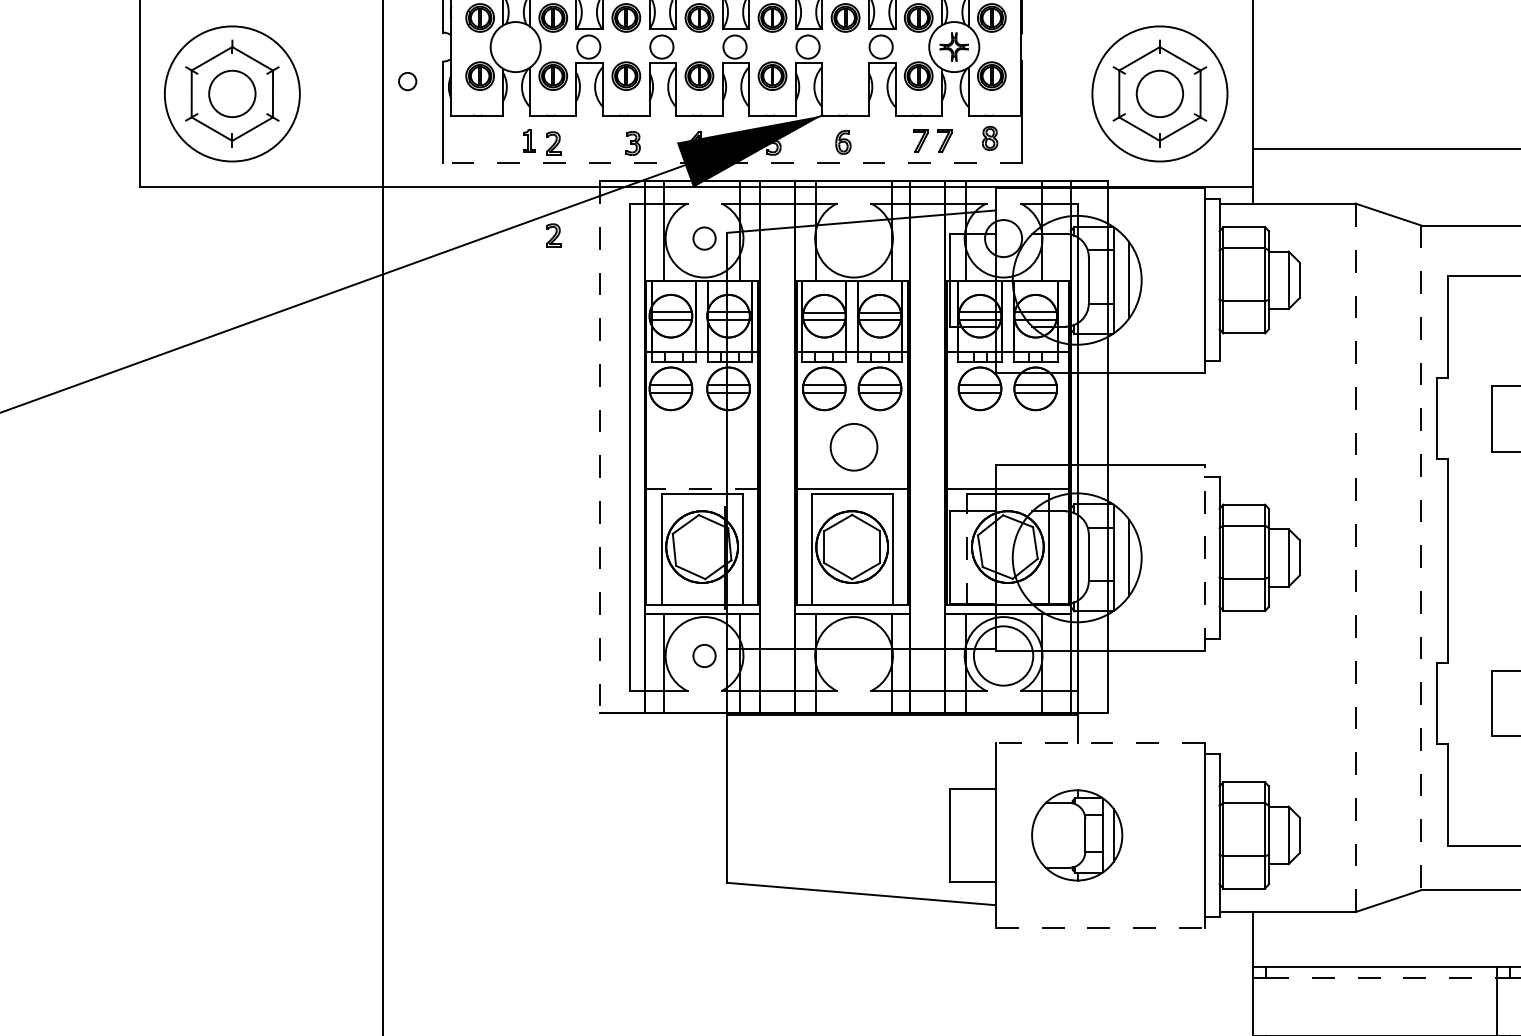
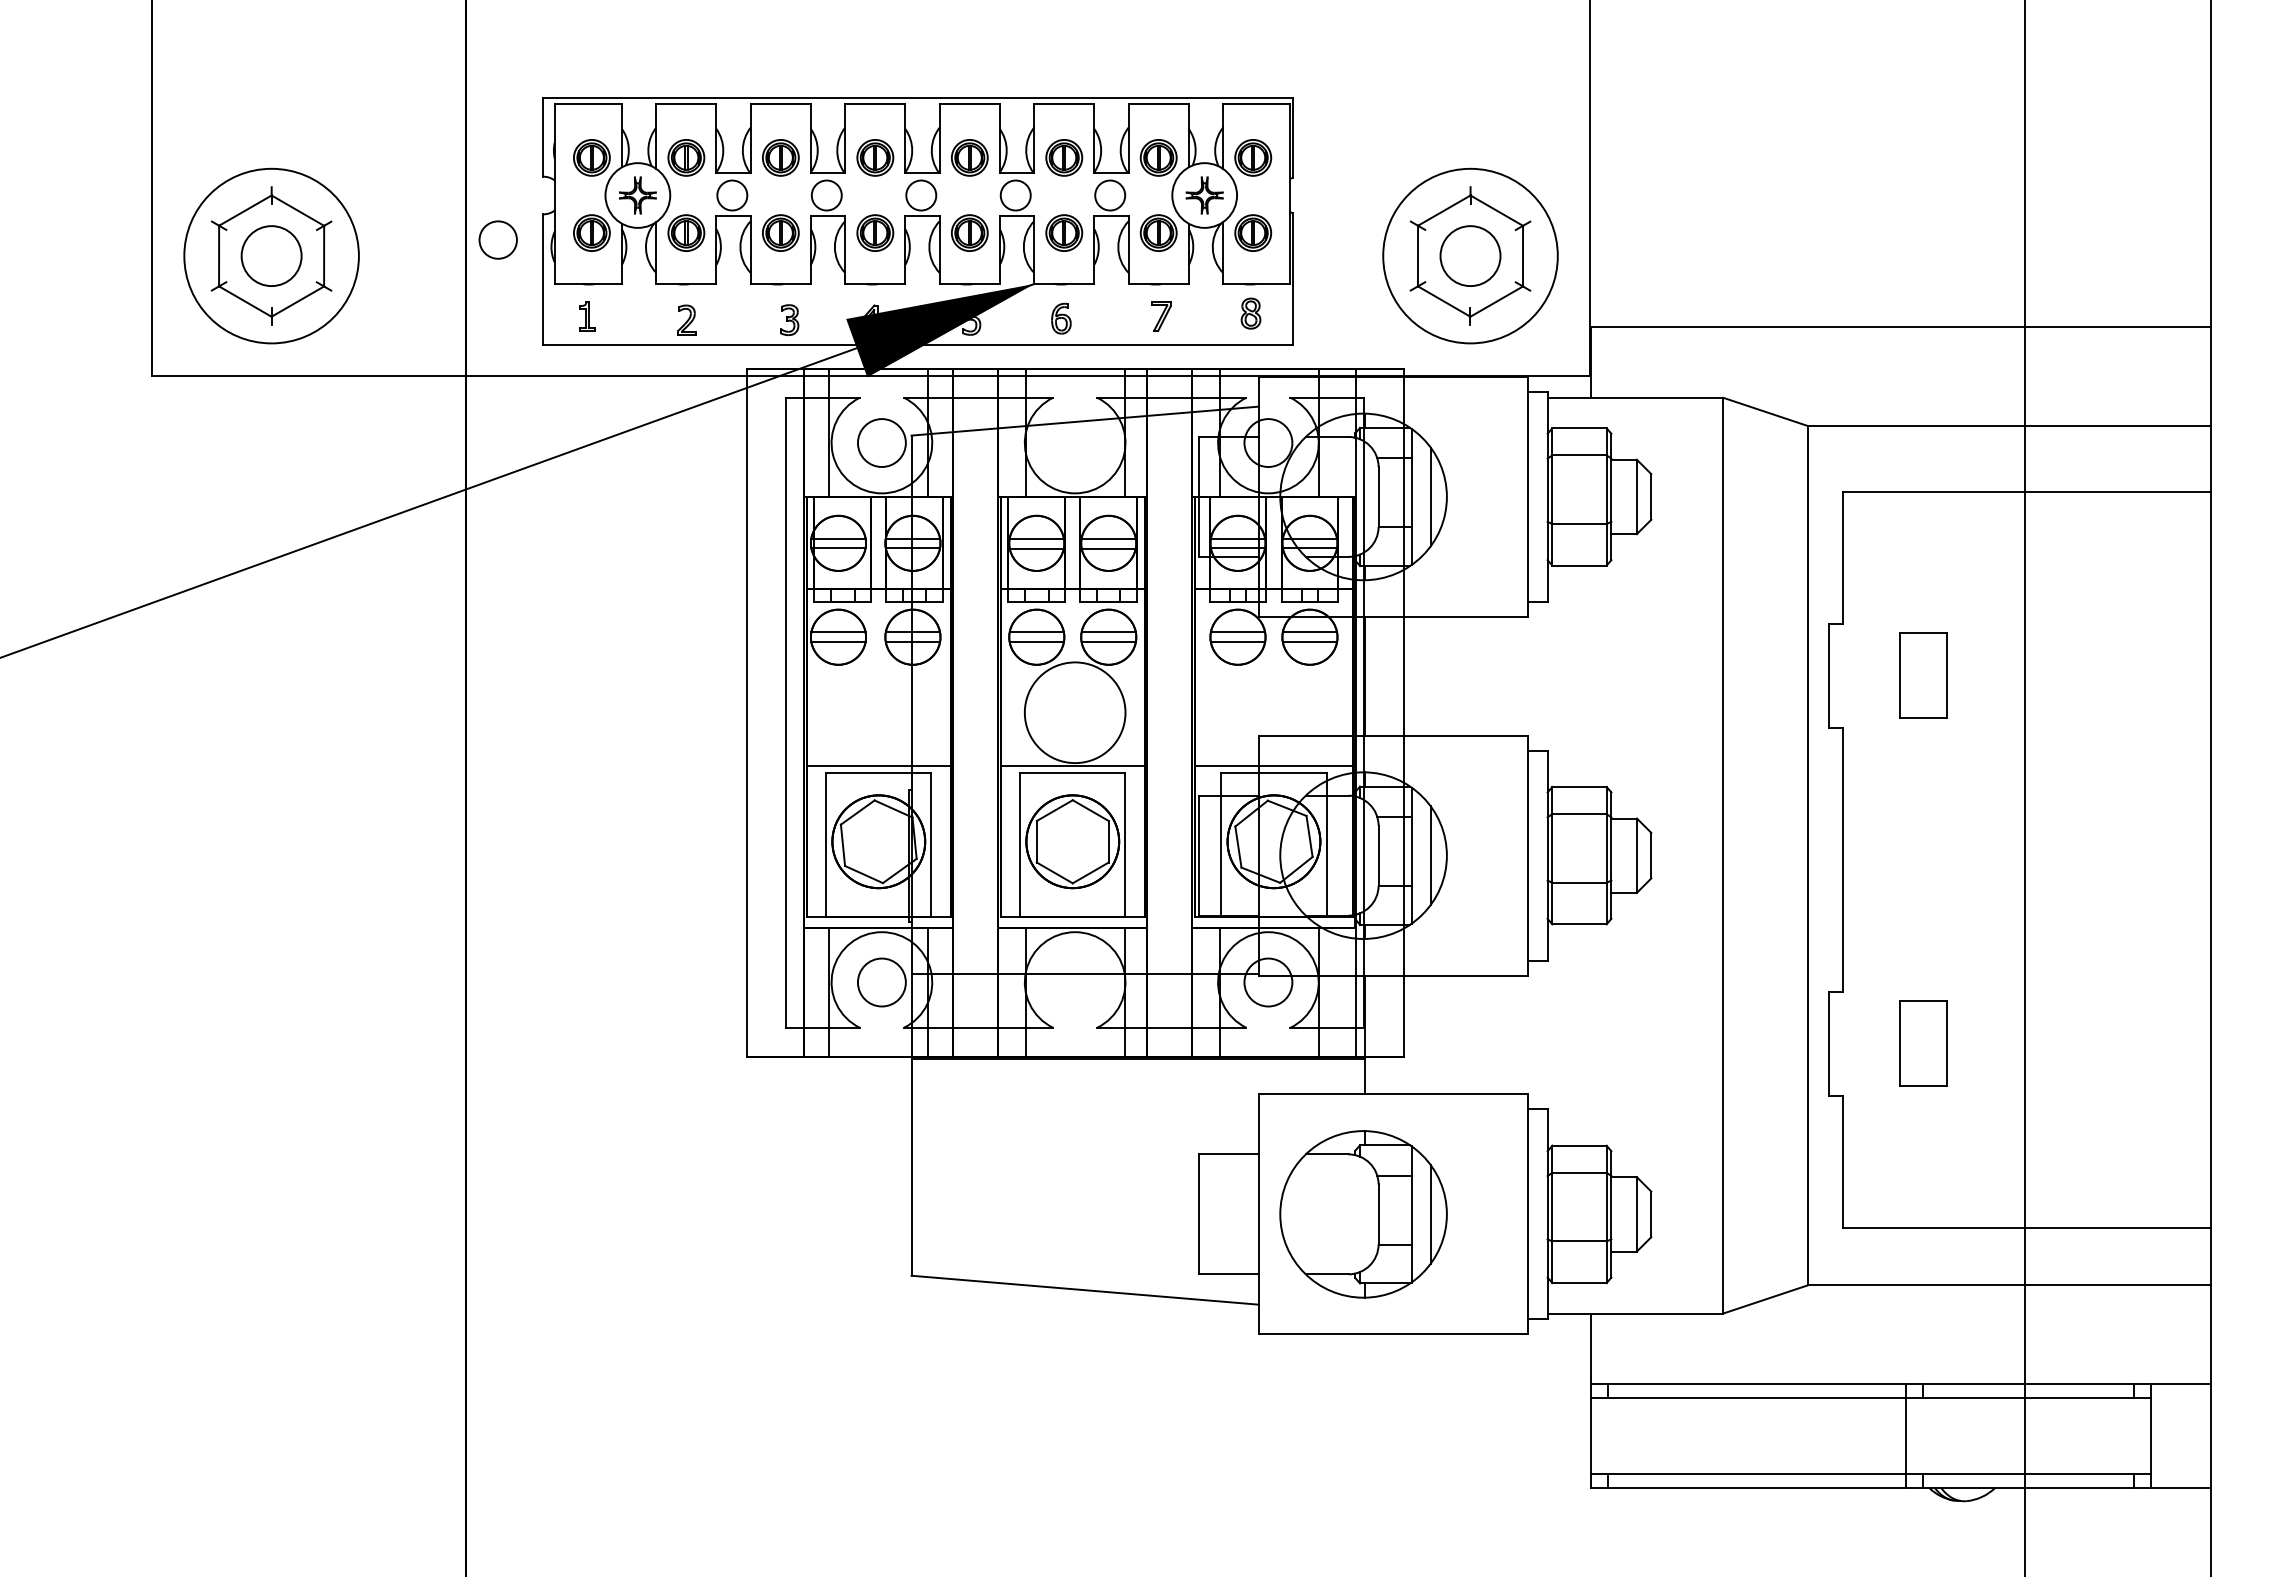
part: (515, 47) -> (637, 195), added
part: (845, 75) -> (1064, 232), added
circle: (407, 81) -> (497, 239), size x1.67
part: (529, 140) -> (587, 316), moved
part: (944, 140) -> (1192, 316), removed
line: (732, 163) -> (918, 345), dashed -> solid
part: (553, 235) -> (686, 438), removed
circle: (704, 238) -> (881, 443), size x1.67
line: (599, 447) -> (746, 712), dashed -> solid
circle: (853, 447) -> (1074, 712), size x1.67
line: (701, 488) -> (878, 766), dashed -> solid
line: (967, 549) -> (1221, 845), dashed -> solid
line: (1204, 557) -> (1528, 855), dashed -> solid
line: (1355, 557) -> (1723, 855), dashed -> solid
line: (1421, 557) -> (1808, 855), dashed -> solid
circle: (704, 655) -> (881, 982), size x1.67
circle: (1003, 655) -> (1268, 982), size x0.62
line: (1100, 742) -> (1393, 1094), dashed -> solid
part: (1077, 835) -> (1363, 1214), size x1.43
line: (1100, 928) -> (1393, 1334), dashed -> solid
line: (1381, 977) -> (1756, 1398), dashed -> solid

